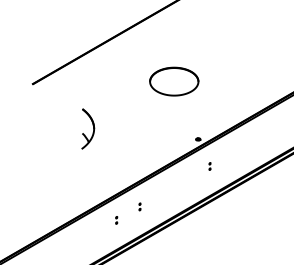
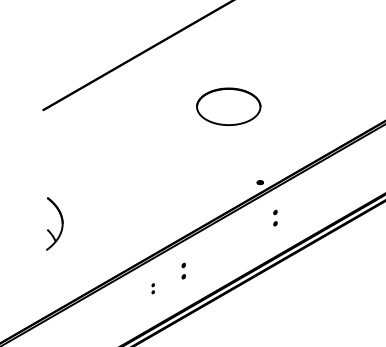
part: (93, 128) -> (61, 223), moved
part: (209, 166) -> (275, 217), size x1.6
part: (139, 206) -> (183, 270), size x1.6

